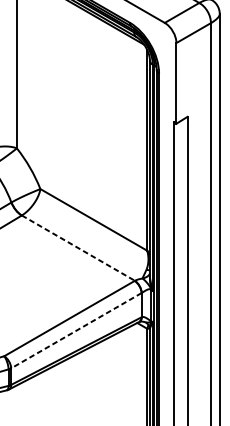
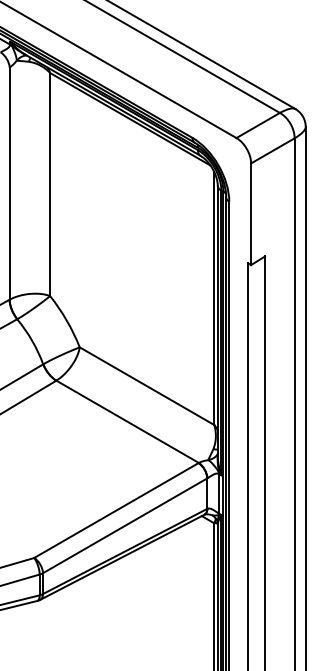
line: (79, 248) -> (128, 422), dashed -> solid
line: (76, 330) -> (125, 525), dashed -> solid

